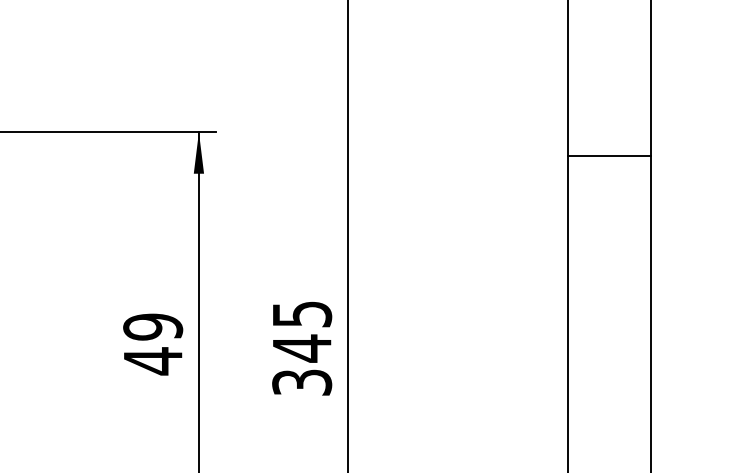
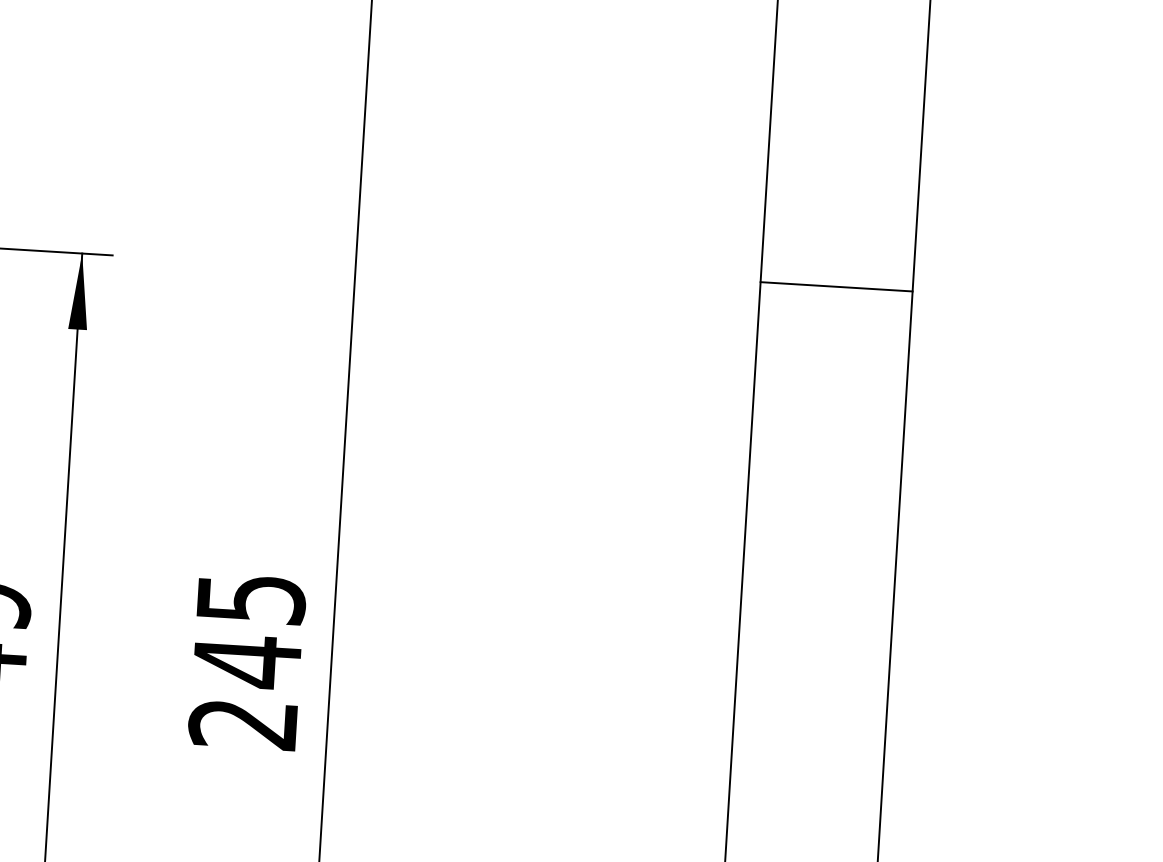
line: (609, 156) -> (835, 287), moved
text: (302, 382) -> (244, 723), 345 -> 245

